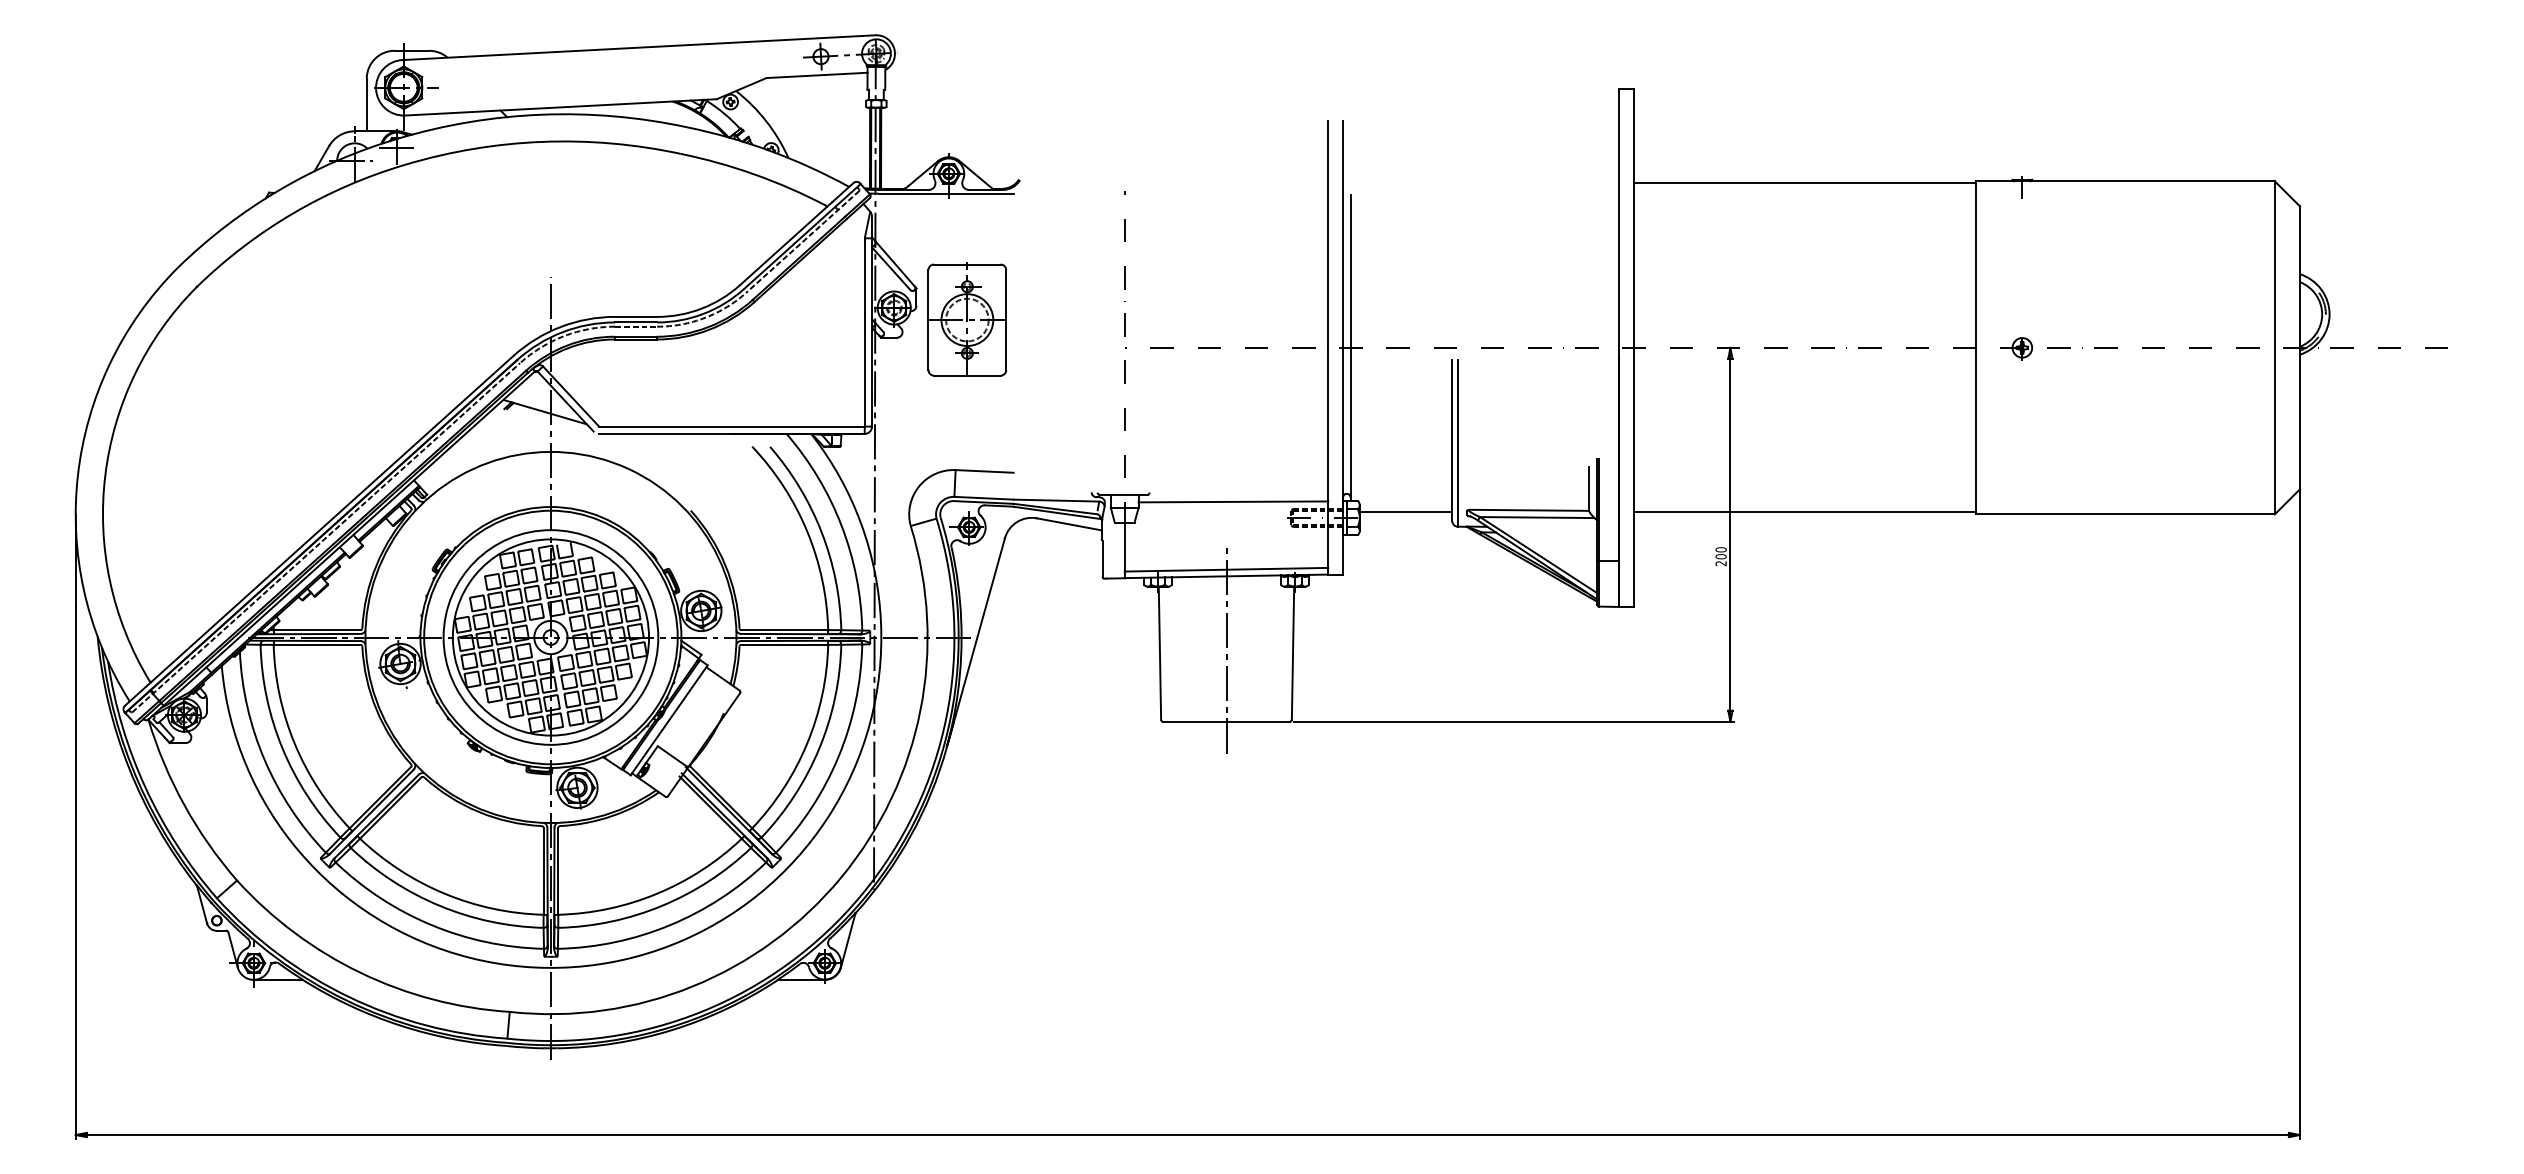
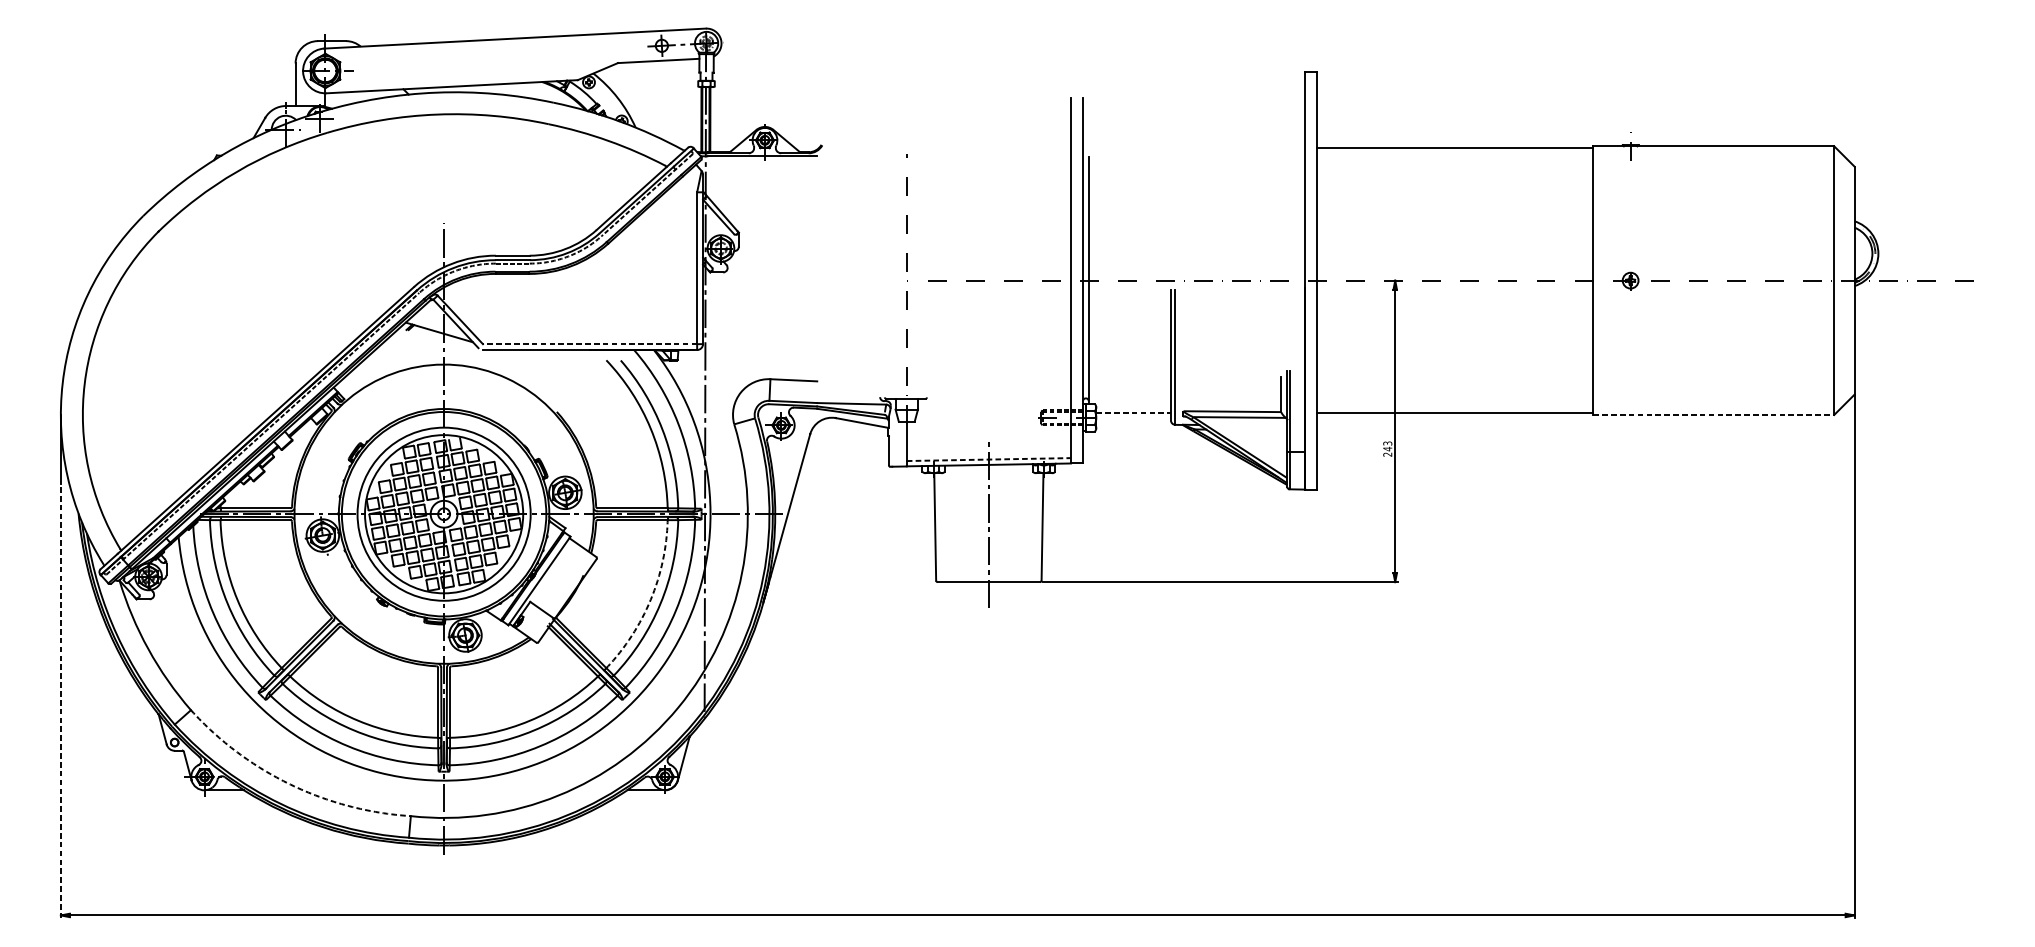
part: (967, 319) -> (780, 257), removed
line: (731, 426) -> (589, 344), solid -> dashed
line: (1233, 501) -> (994, 404), removed
line: (1406, 512) -> (1134, 413), solid -> dashed
line: (2125, 514) -> (1713, 415), solid -> dashed
text: (1720, 553) -> (1387, 446), 200 -> 243
line: (1226, 569) -> (988, 459), solid -> dashed
arc: (807, 743) -> (650, 599), solid -> dashed
line: (75, 870) -> (60, 702), solid -> dashed
arc: (360, 972) -> (290, 784), solid -> dashed

